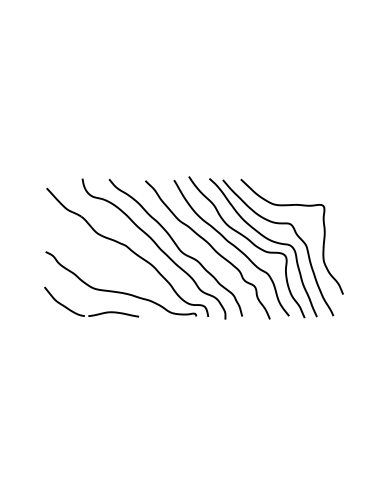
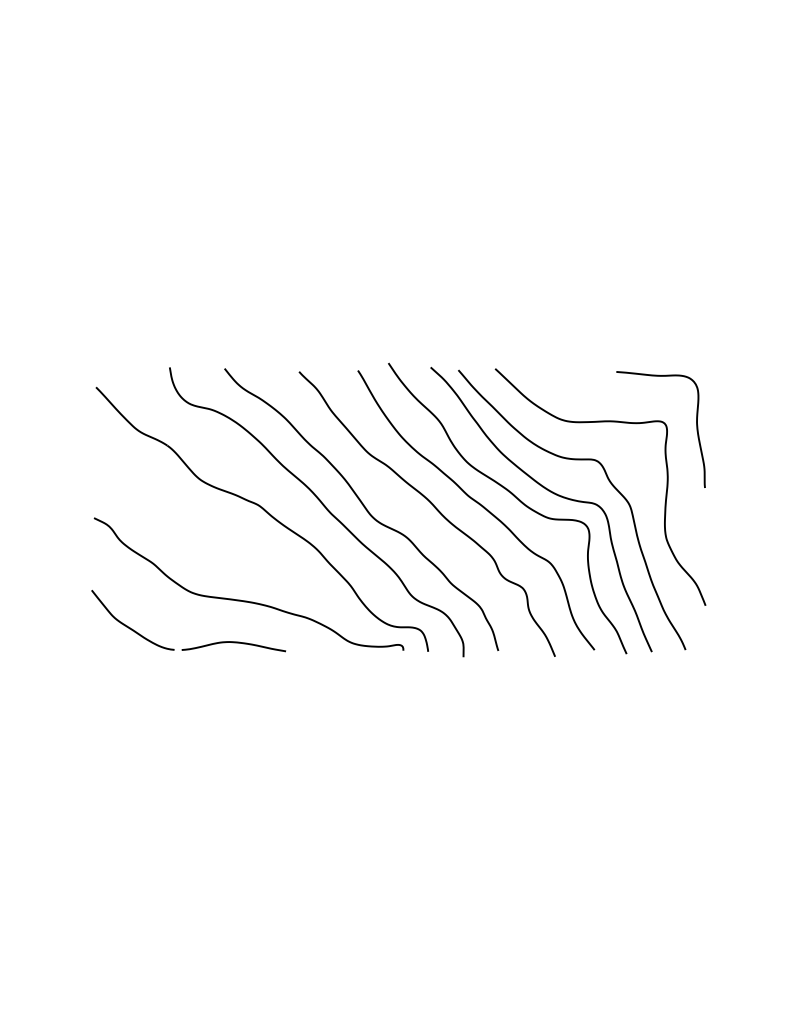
curve: (338, 208) -> (696, 428), added

